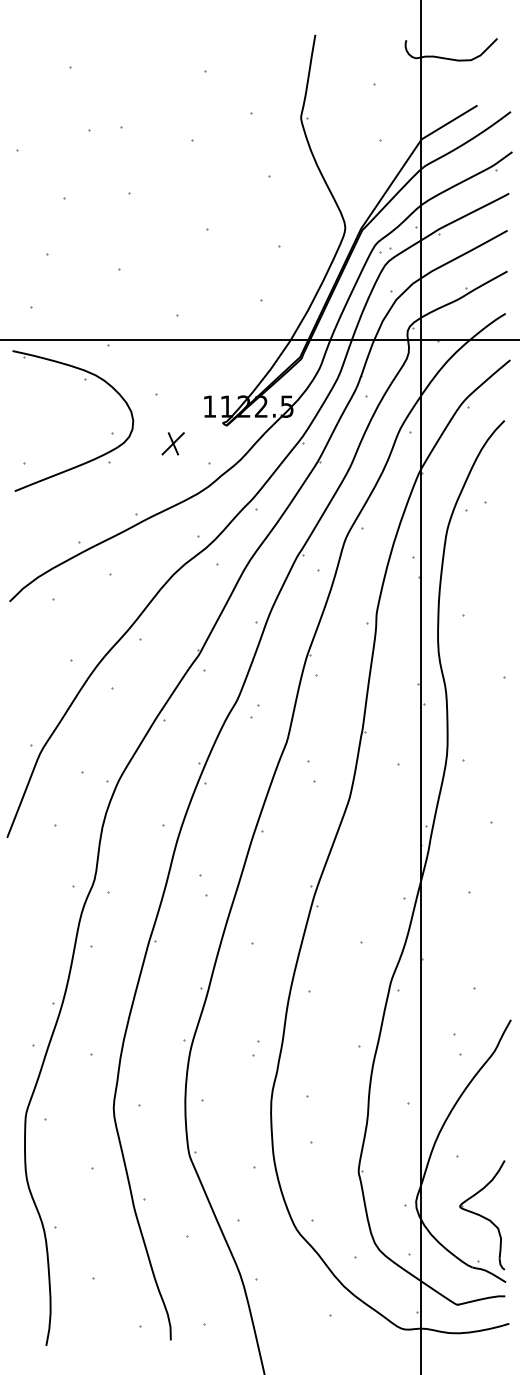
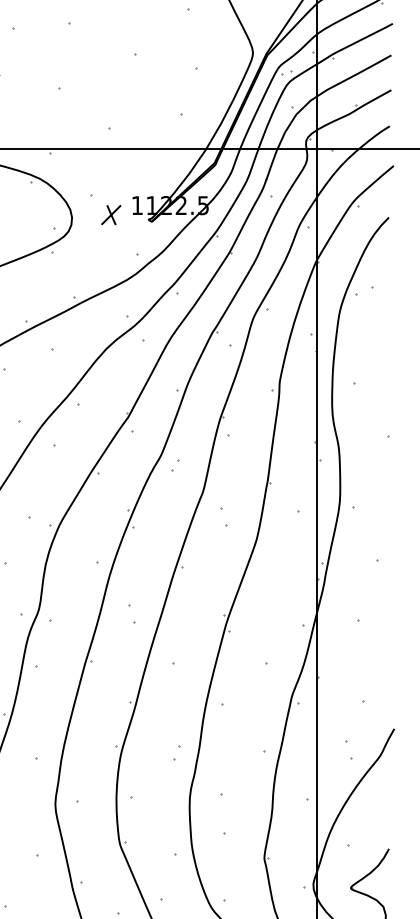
part: (172, 443) -> (110, 214), moved

